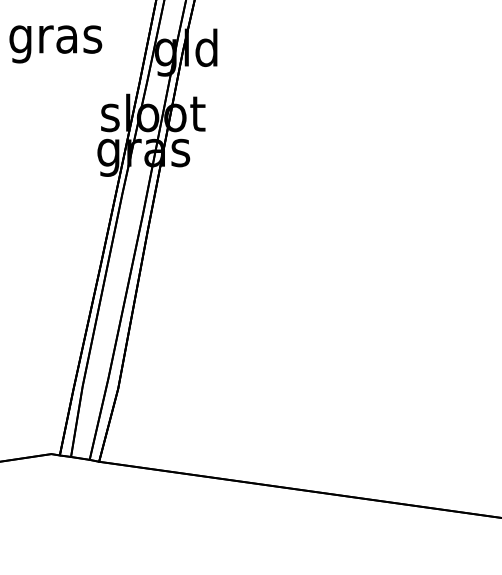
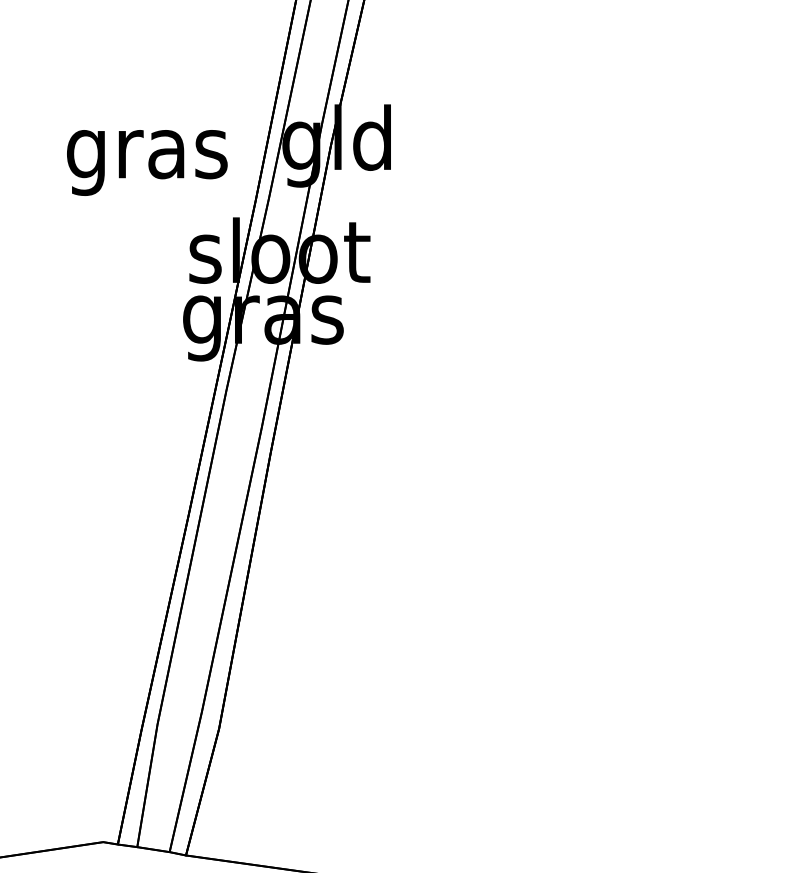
text: (55, 44) -> (146, 163), moved

